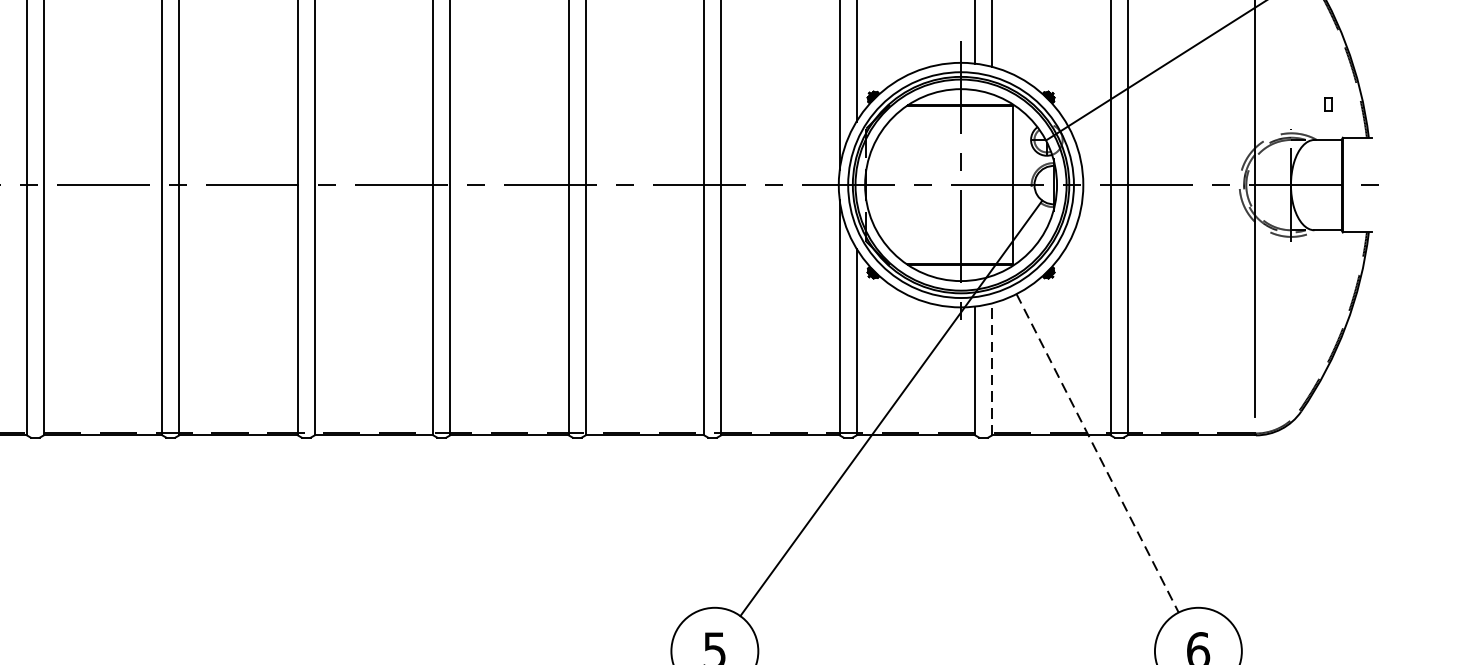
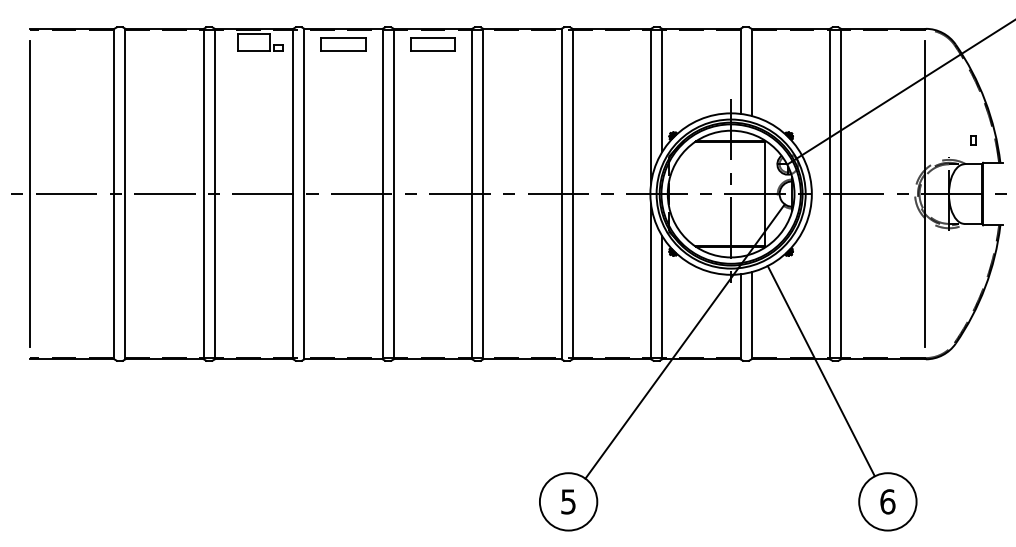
line: (991, 368) -> (751, 315), dashed -> solid
line: (1097, 453) -> (821, 371), dashed -> solid

